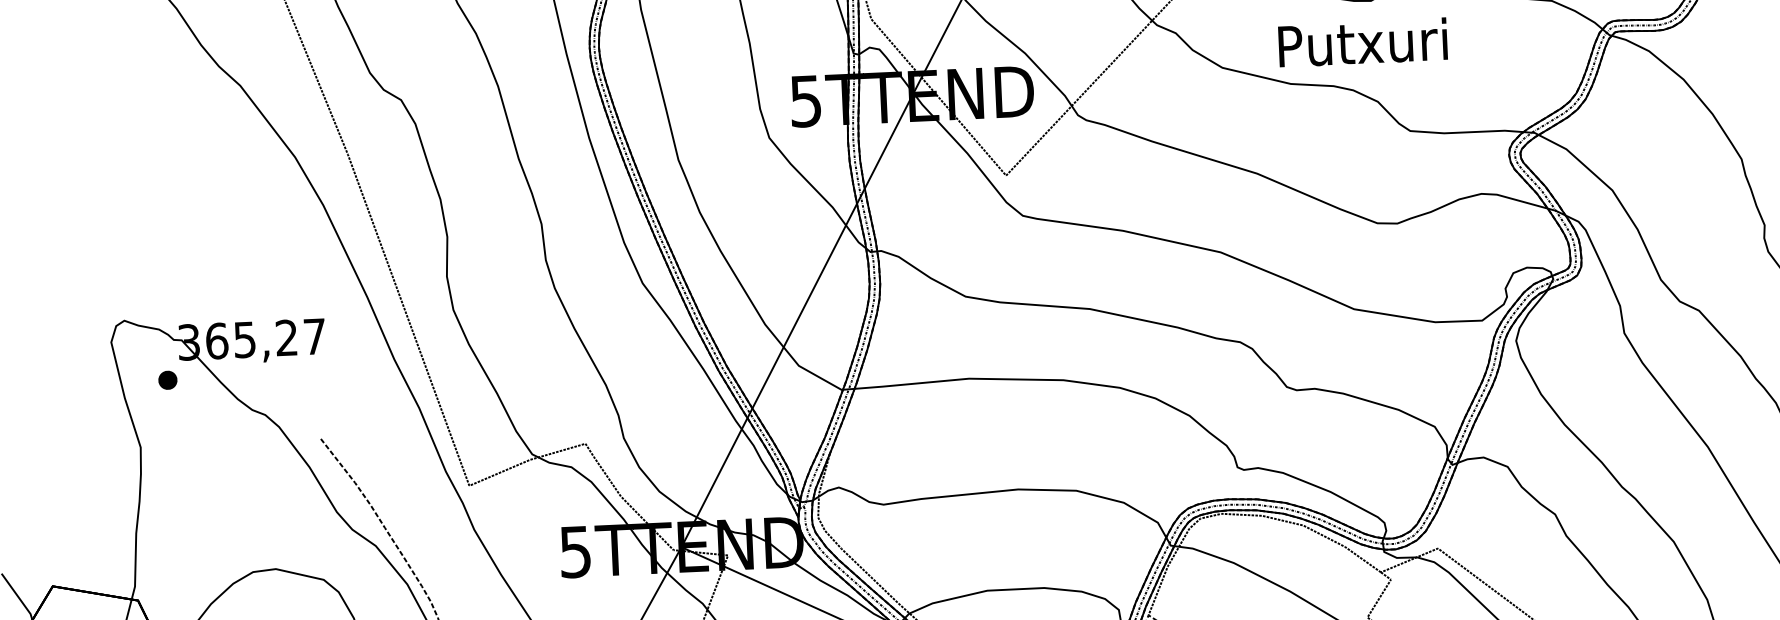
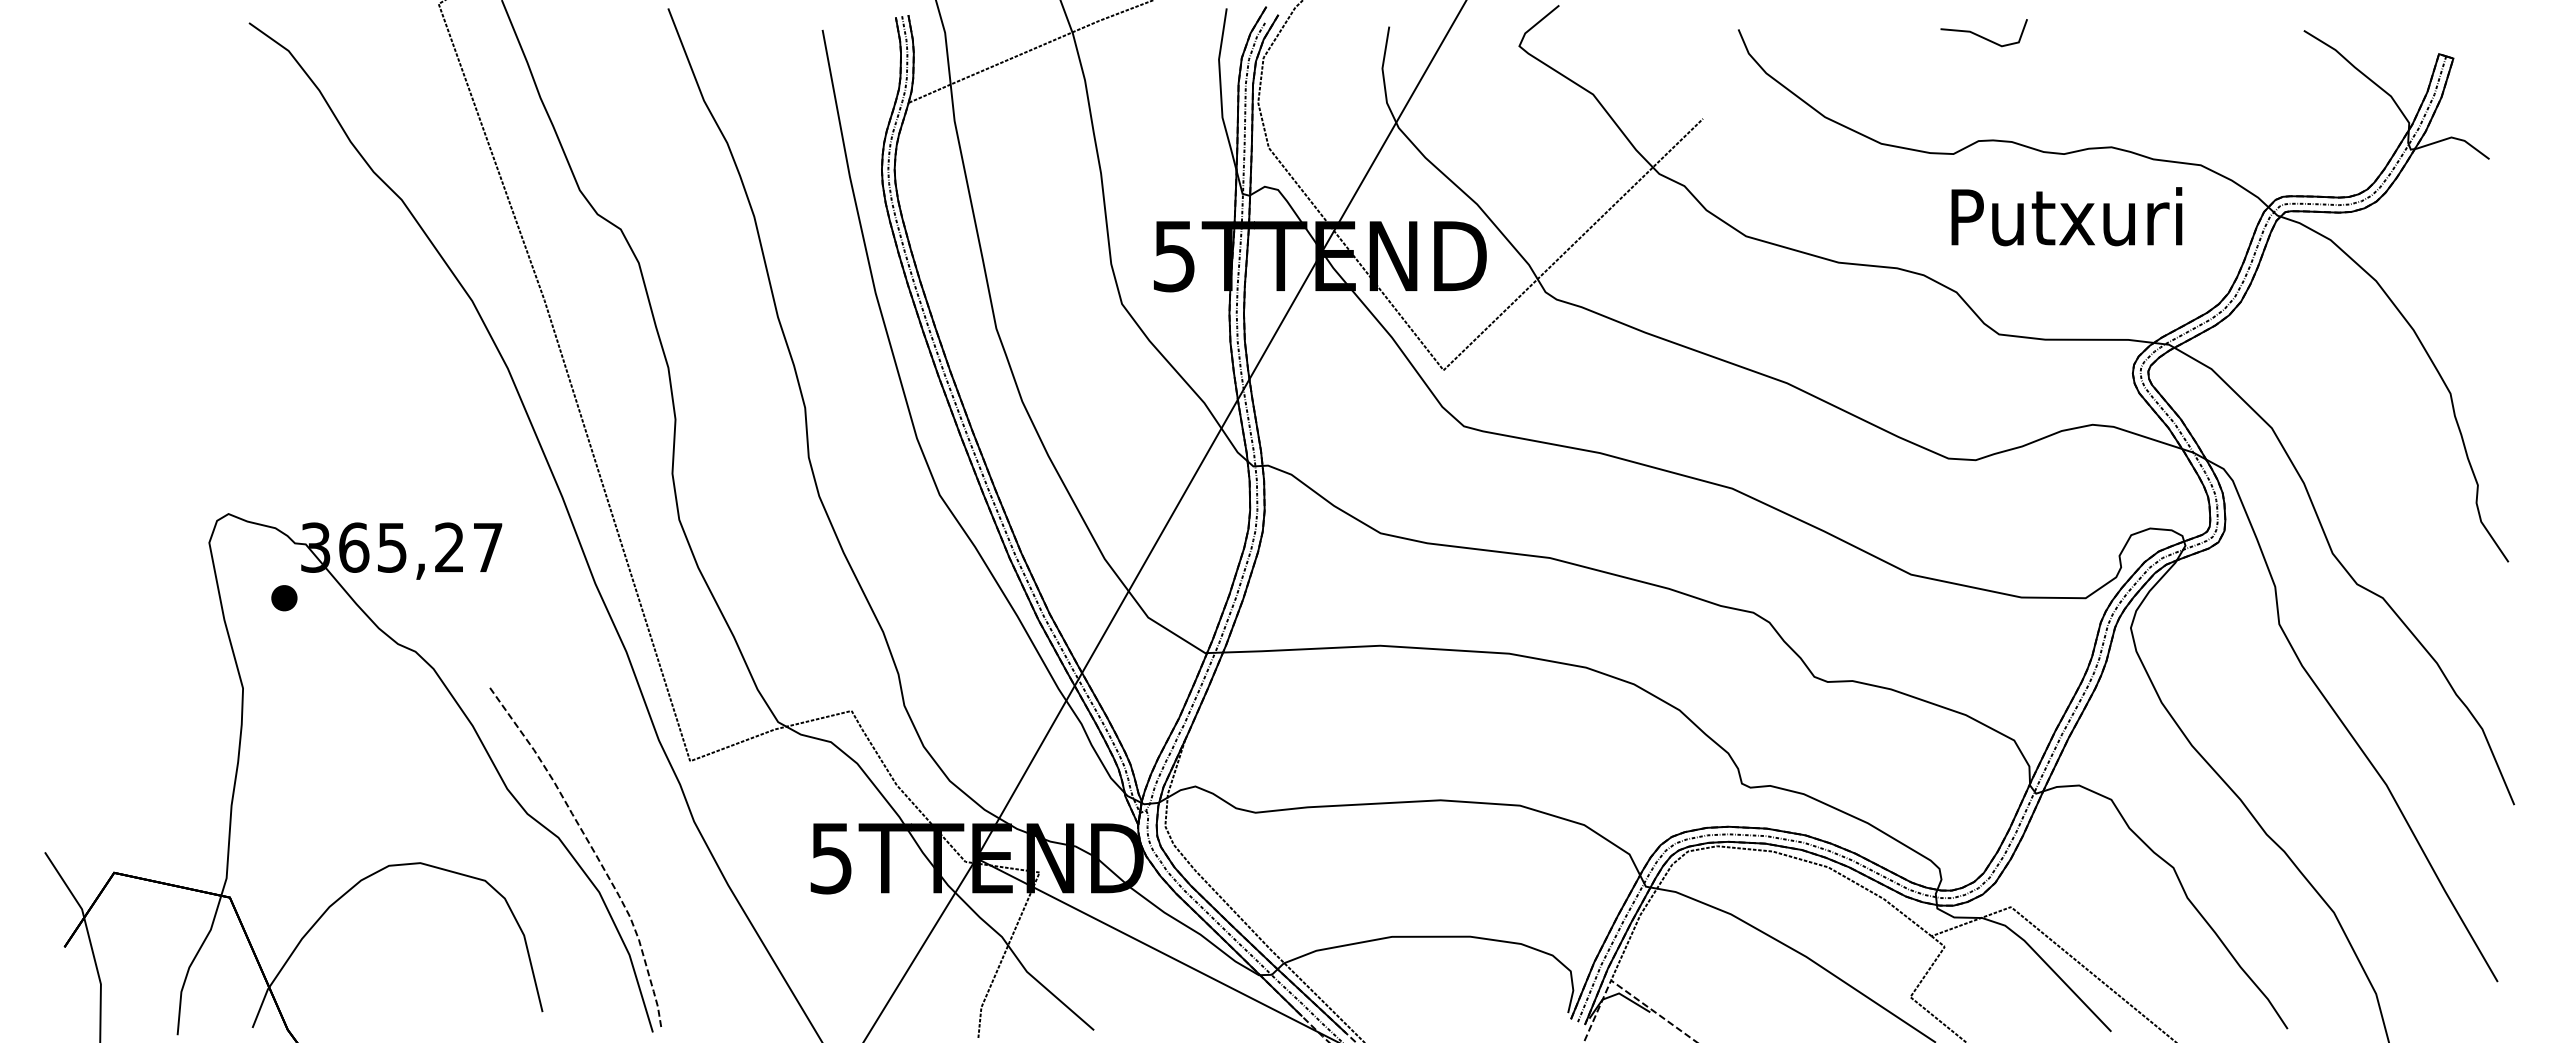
text: (1362, 42) -> (2066, 216), moved

